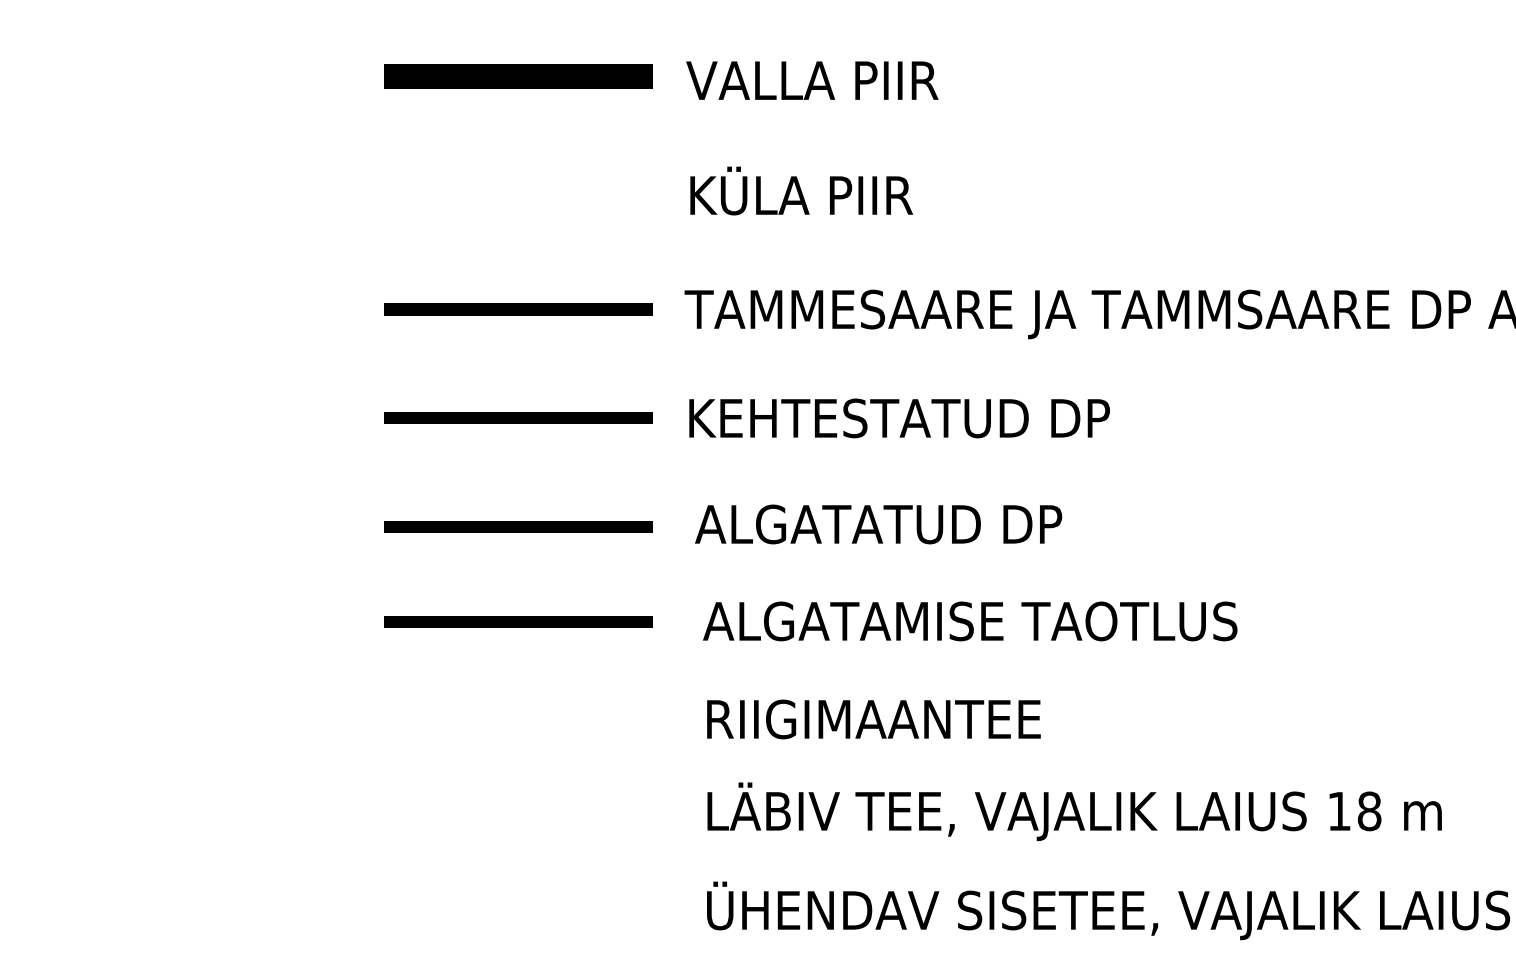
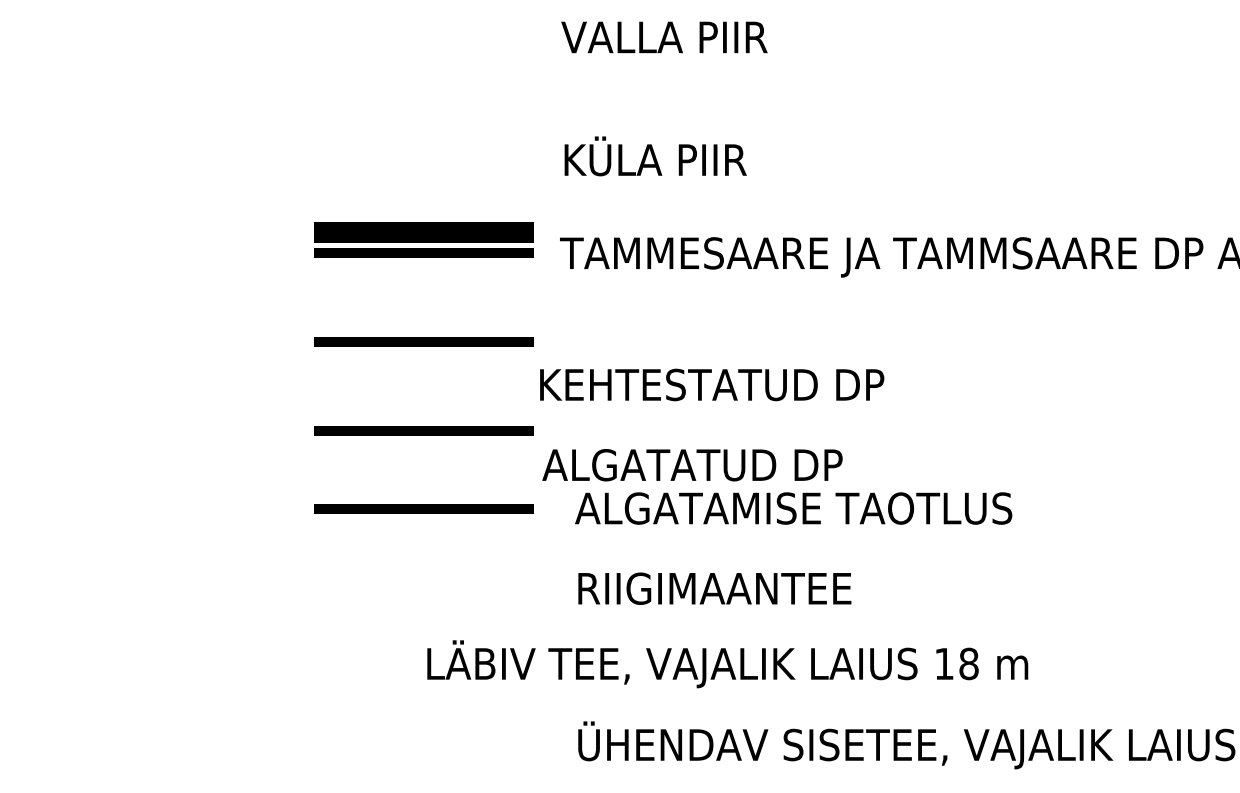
line: (518, 76) -> (424, 232), moved
text: (812, 80) -> (664, 37), moved
text: (899, 418) -> (712, 385), moved
text: (878, 524) -> (692, 465), moved
text: (1074, 811) -> (727, 664), moved

